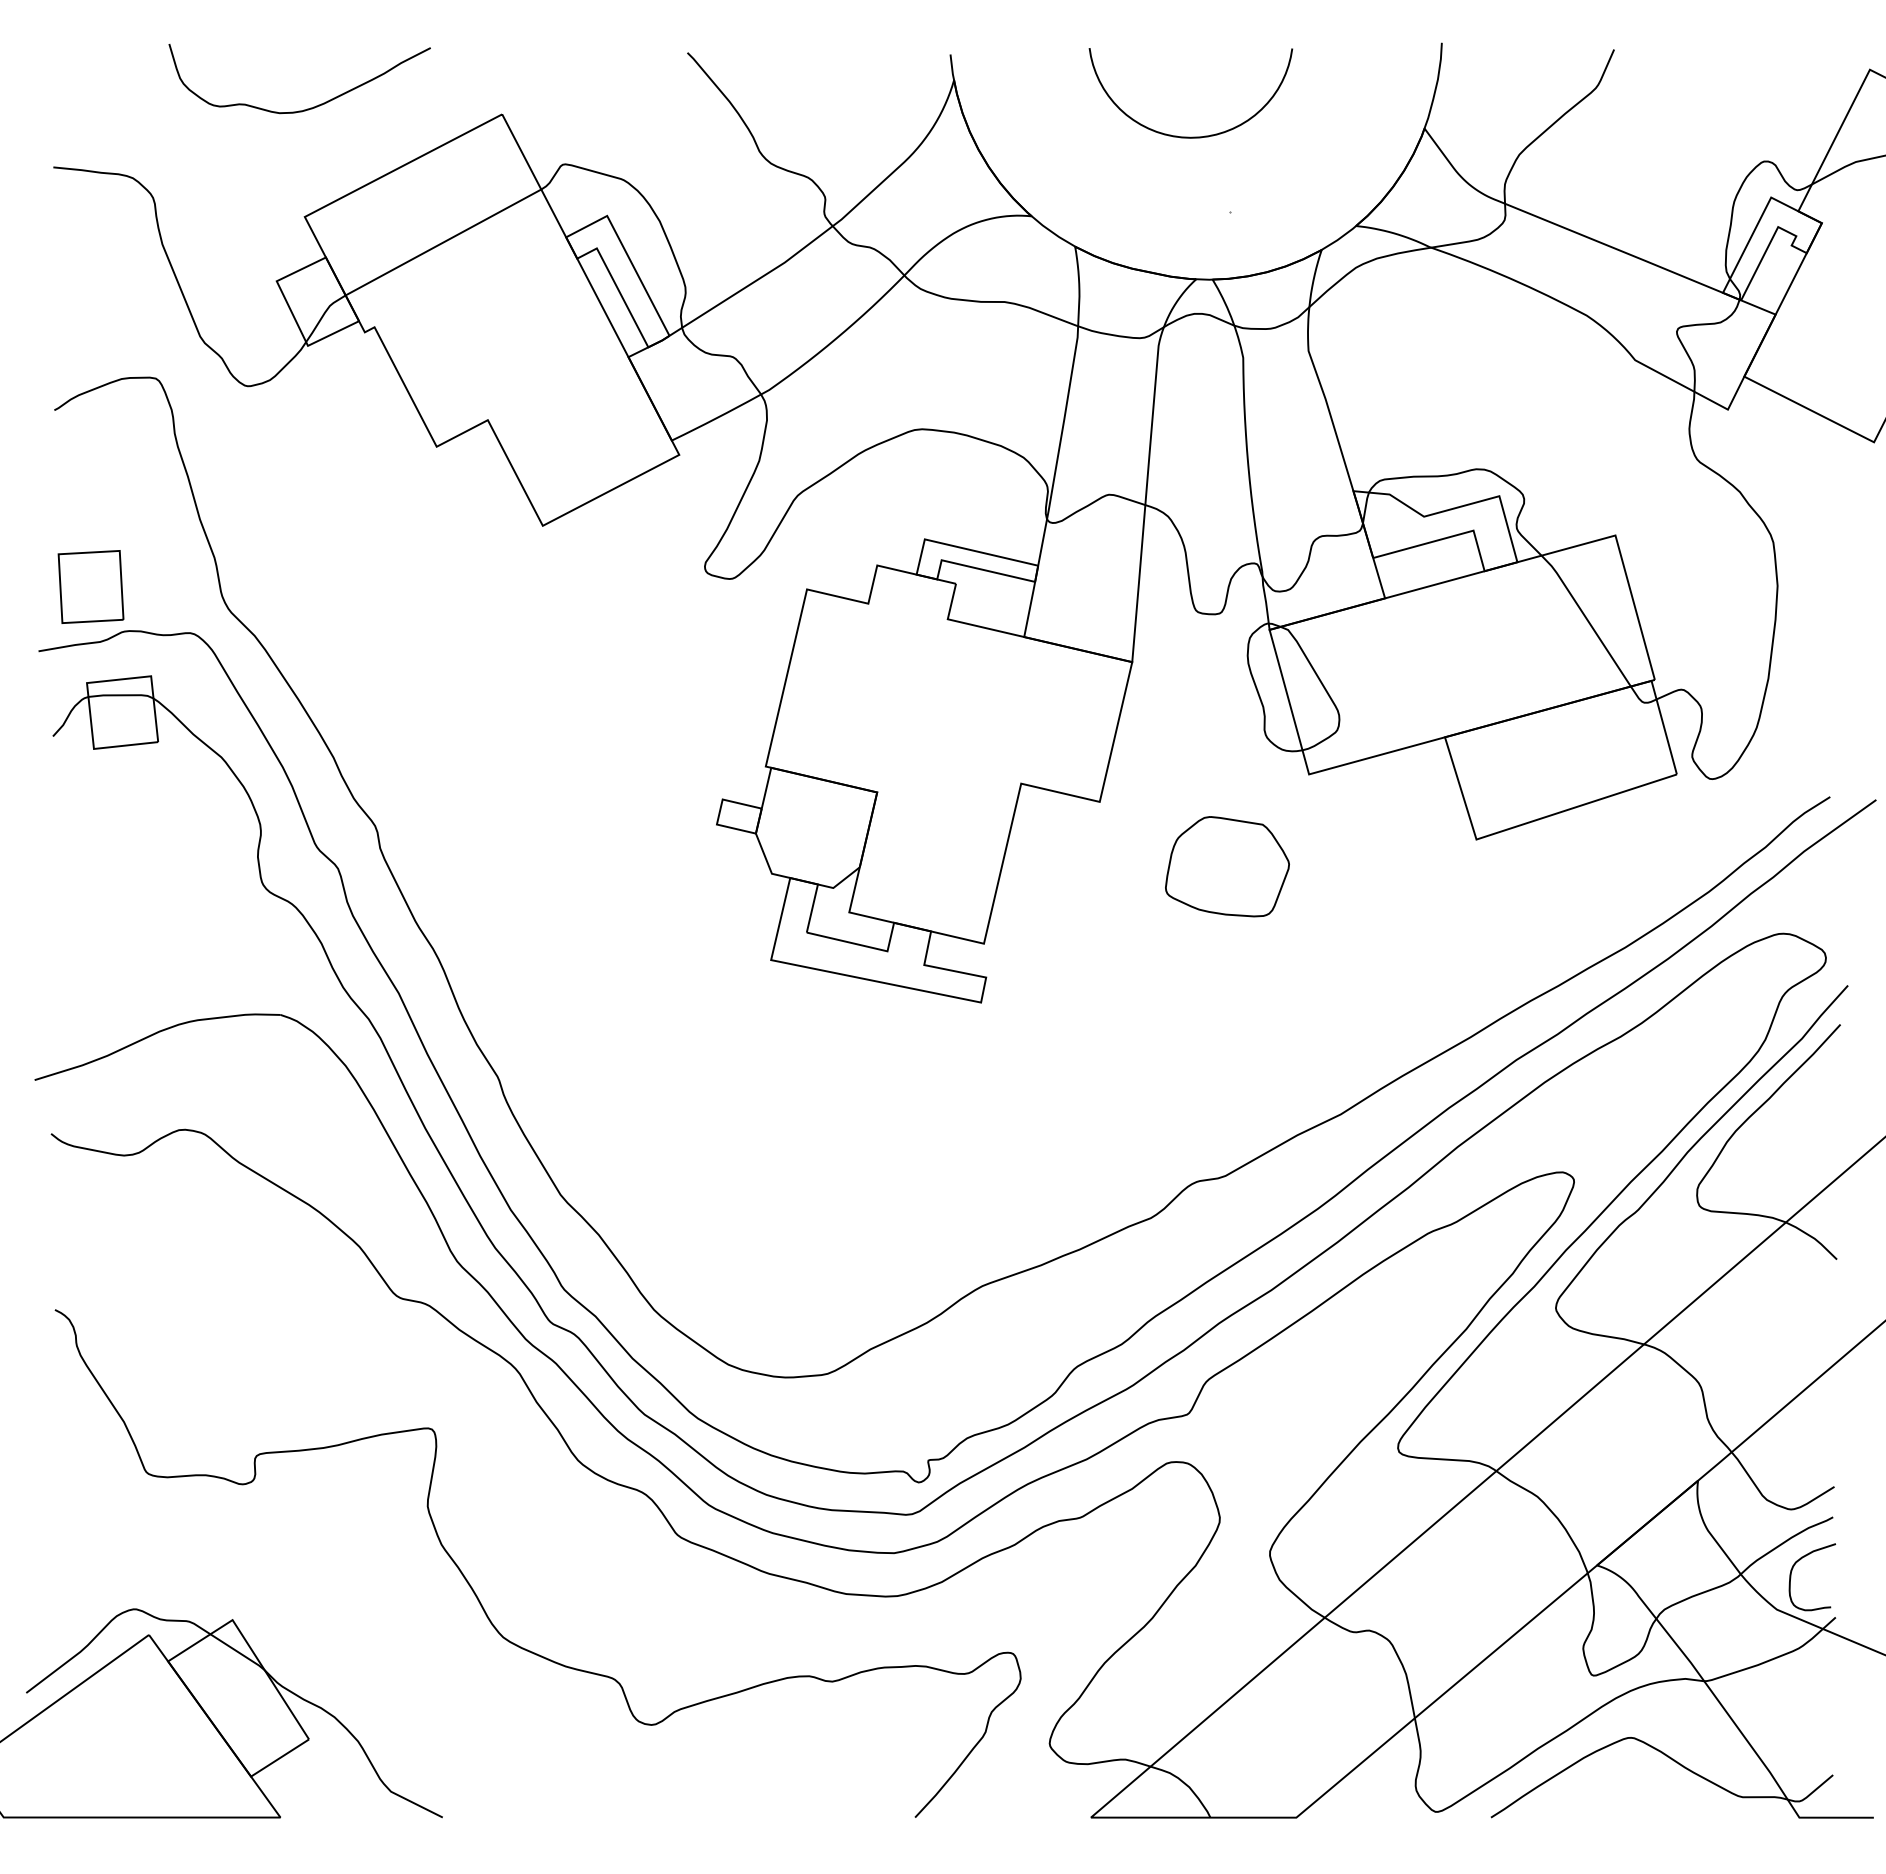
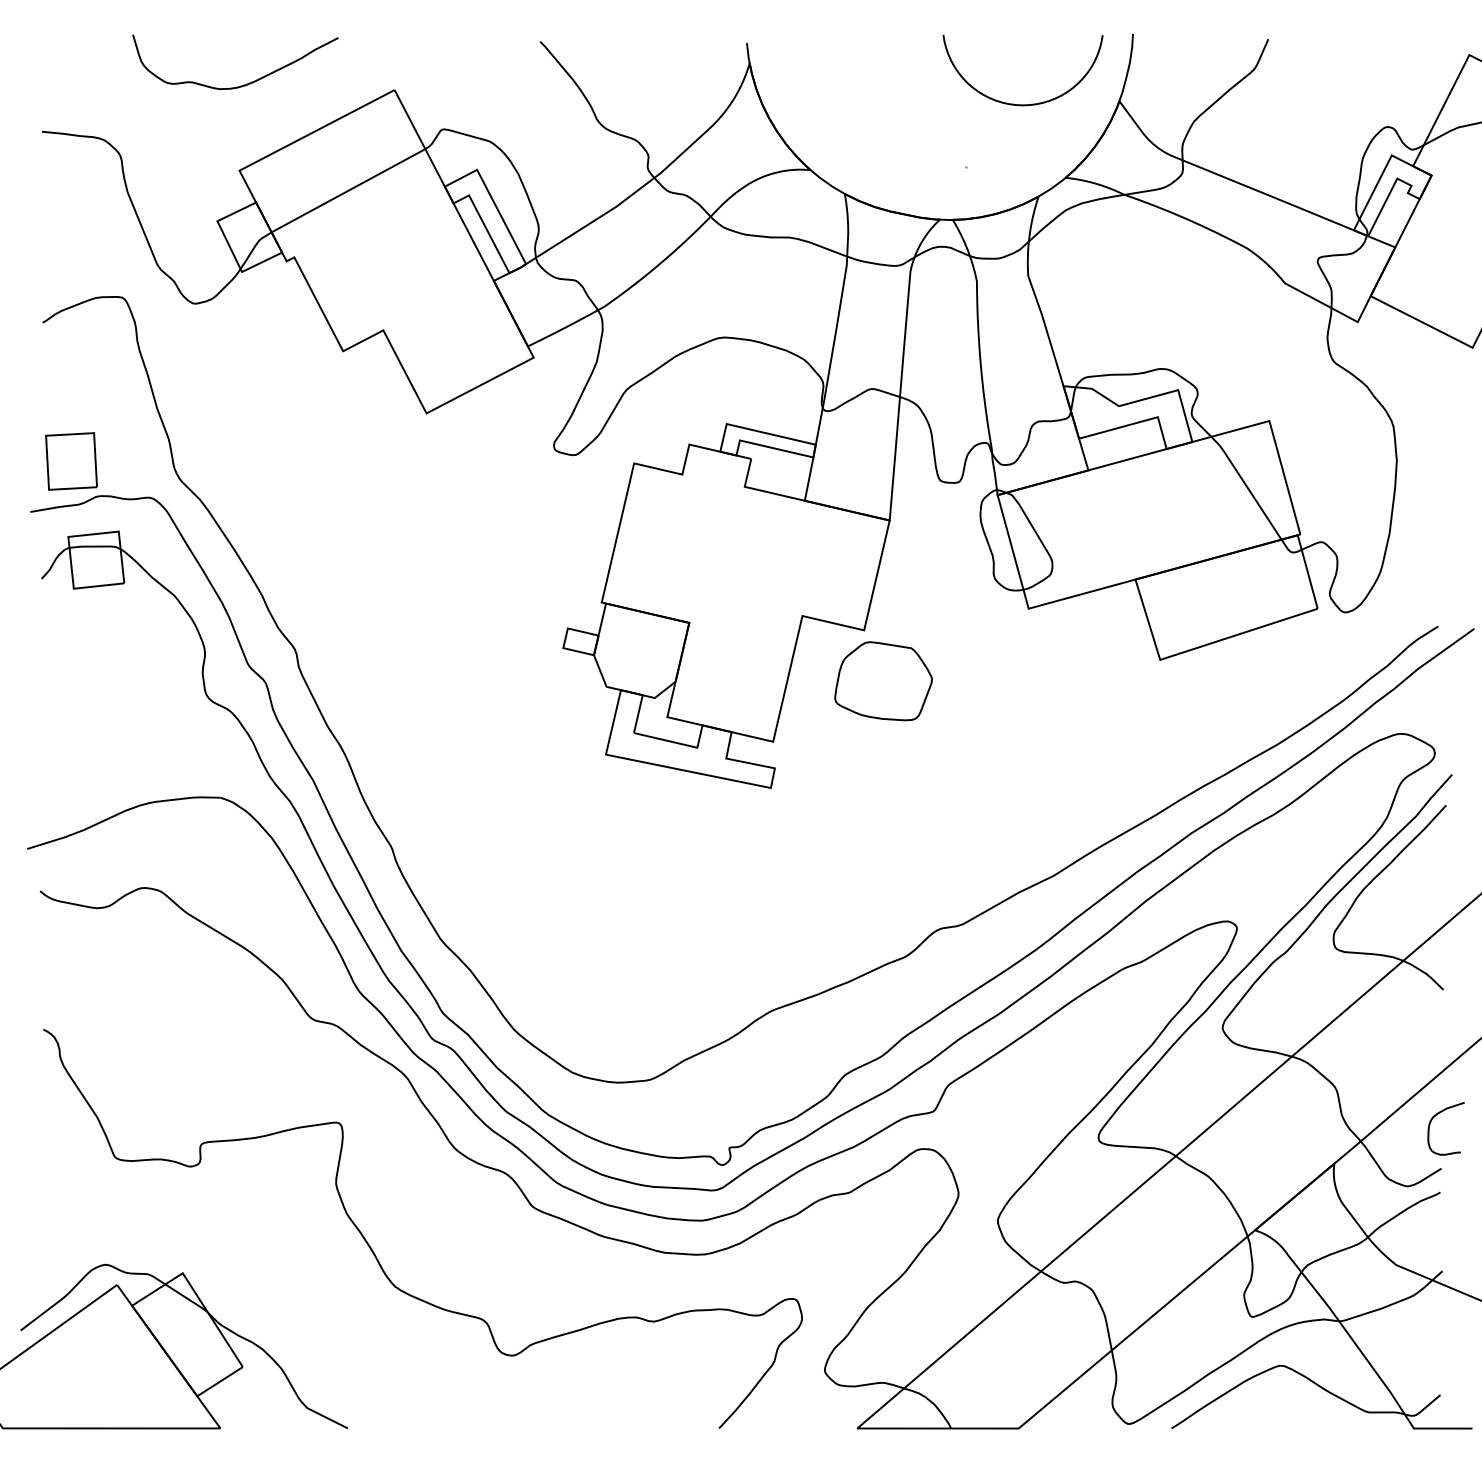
curve: (1190, 136) -> (1022, 104), moved
part: (1227, 866) -> (883, 681), moved
curve: (1792, 1571) -> (1430, 1124), moved

